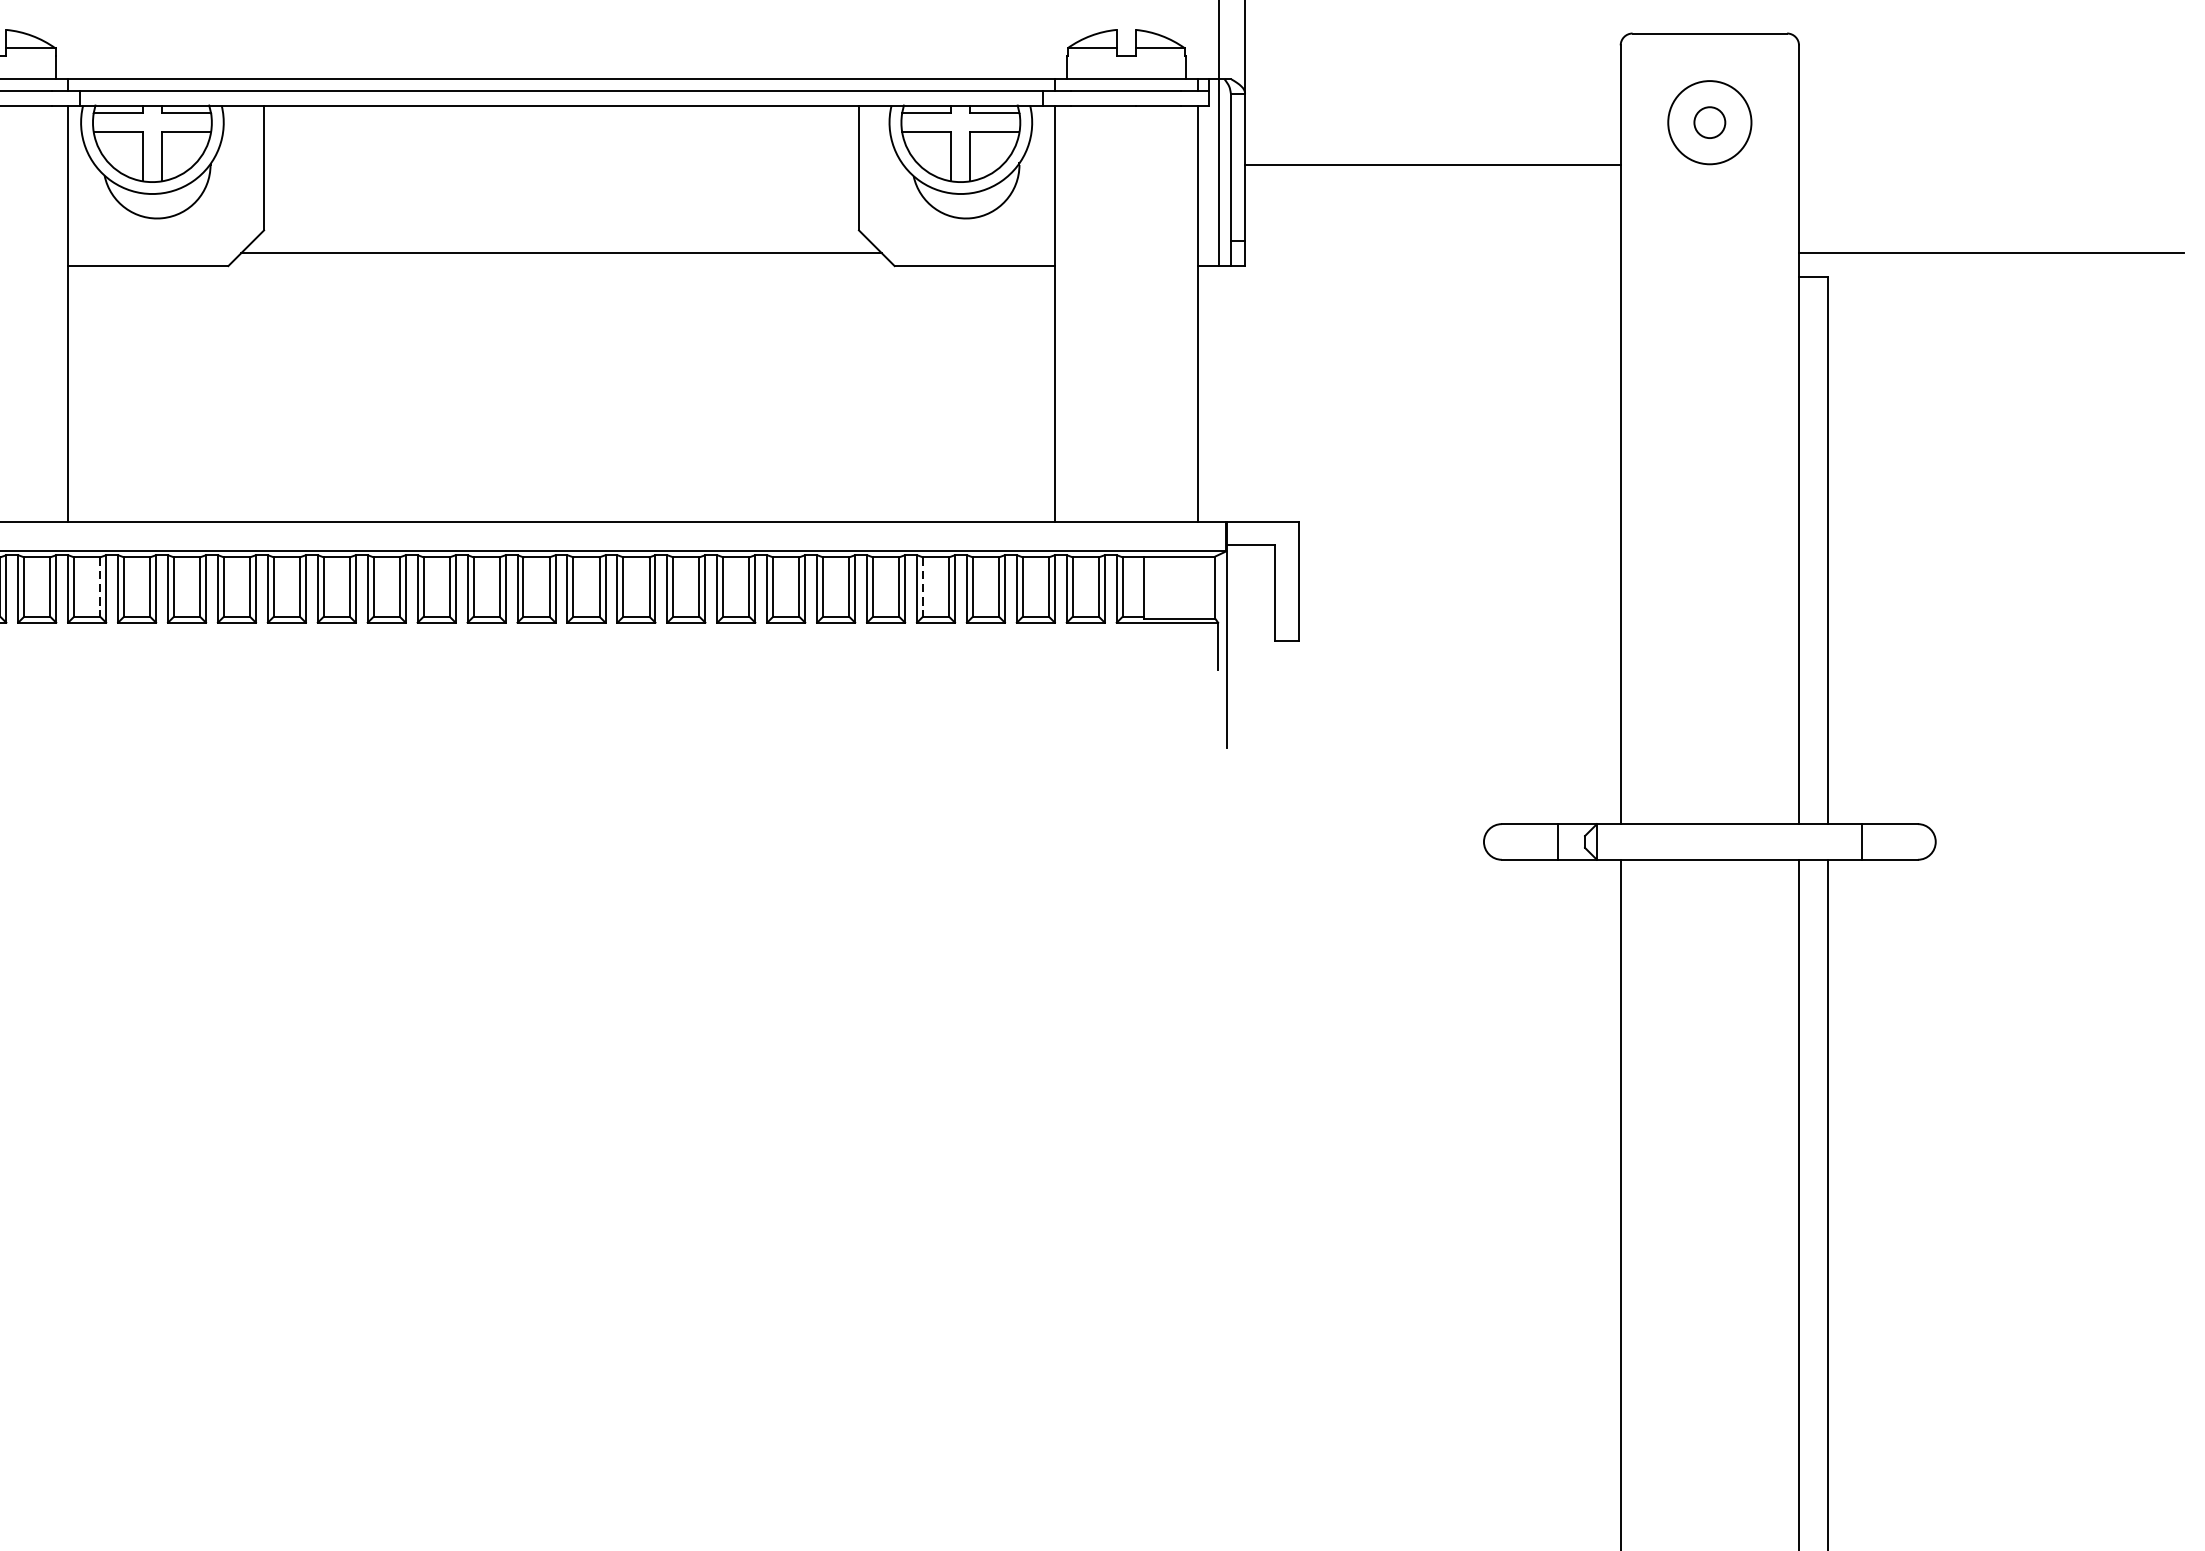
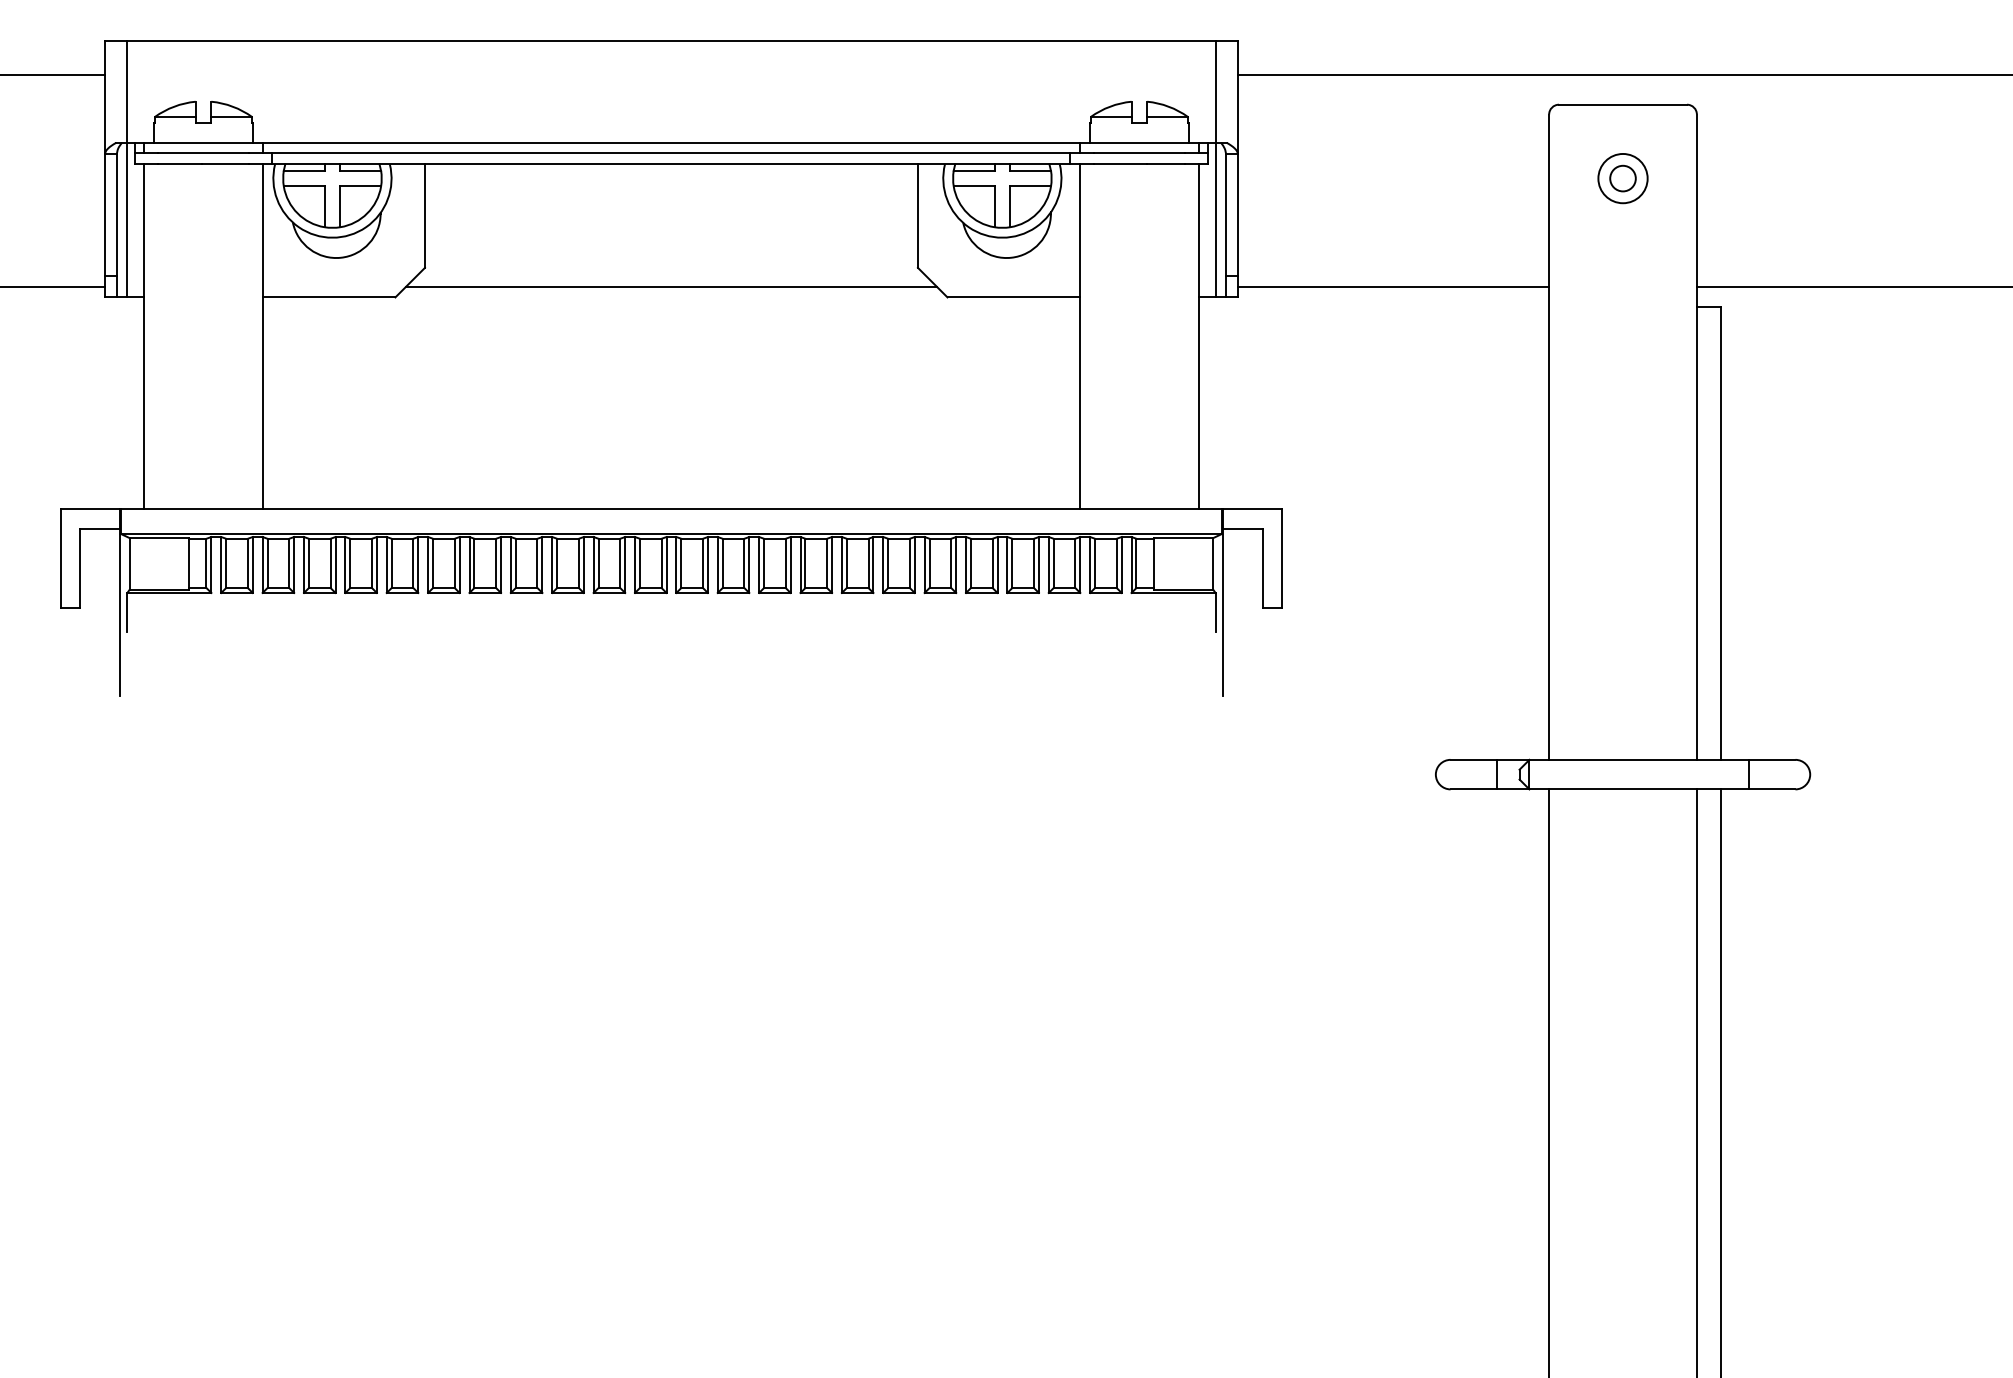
circle: (1709, 122) -> (1622, 178), size x0.71
line: (1432, 164) -> (1393, 286), moved
line: (100, 587) -> (289, 563), dashed -> solid
line: (922, 587) -> (970, 563), dashed -> solid

